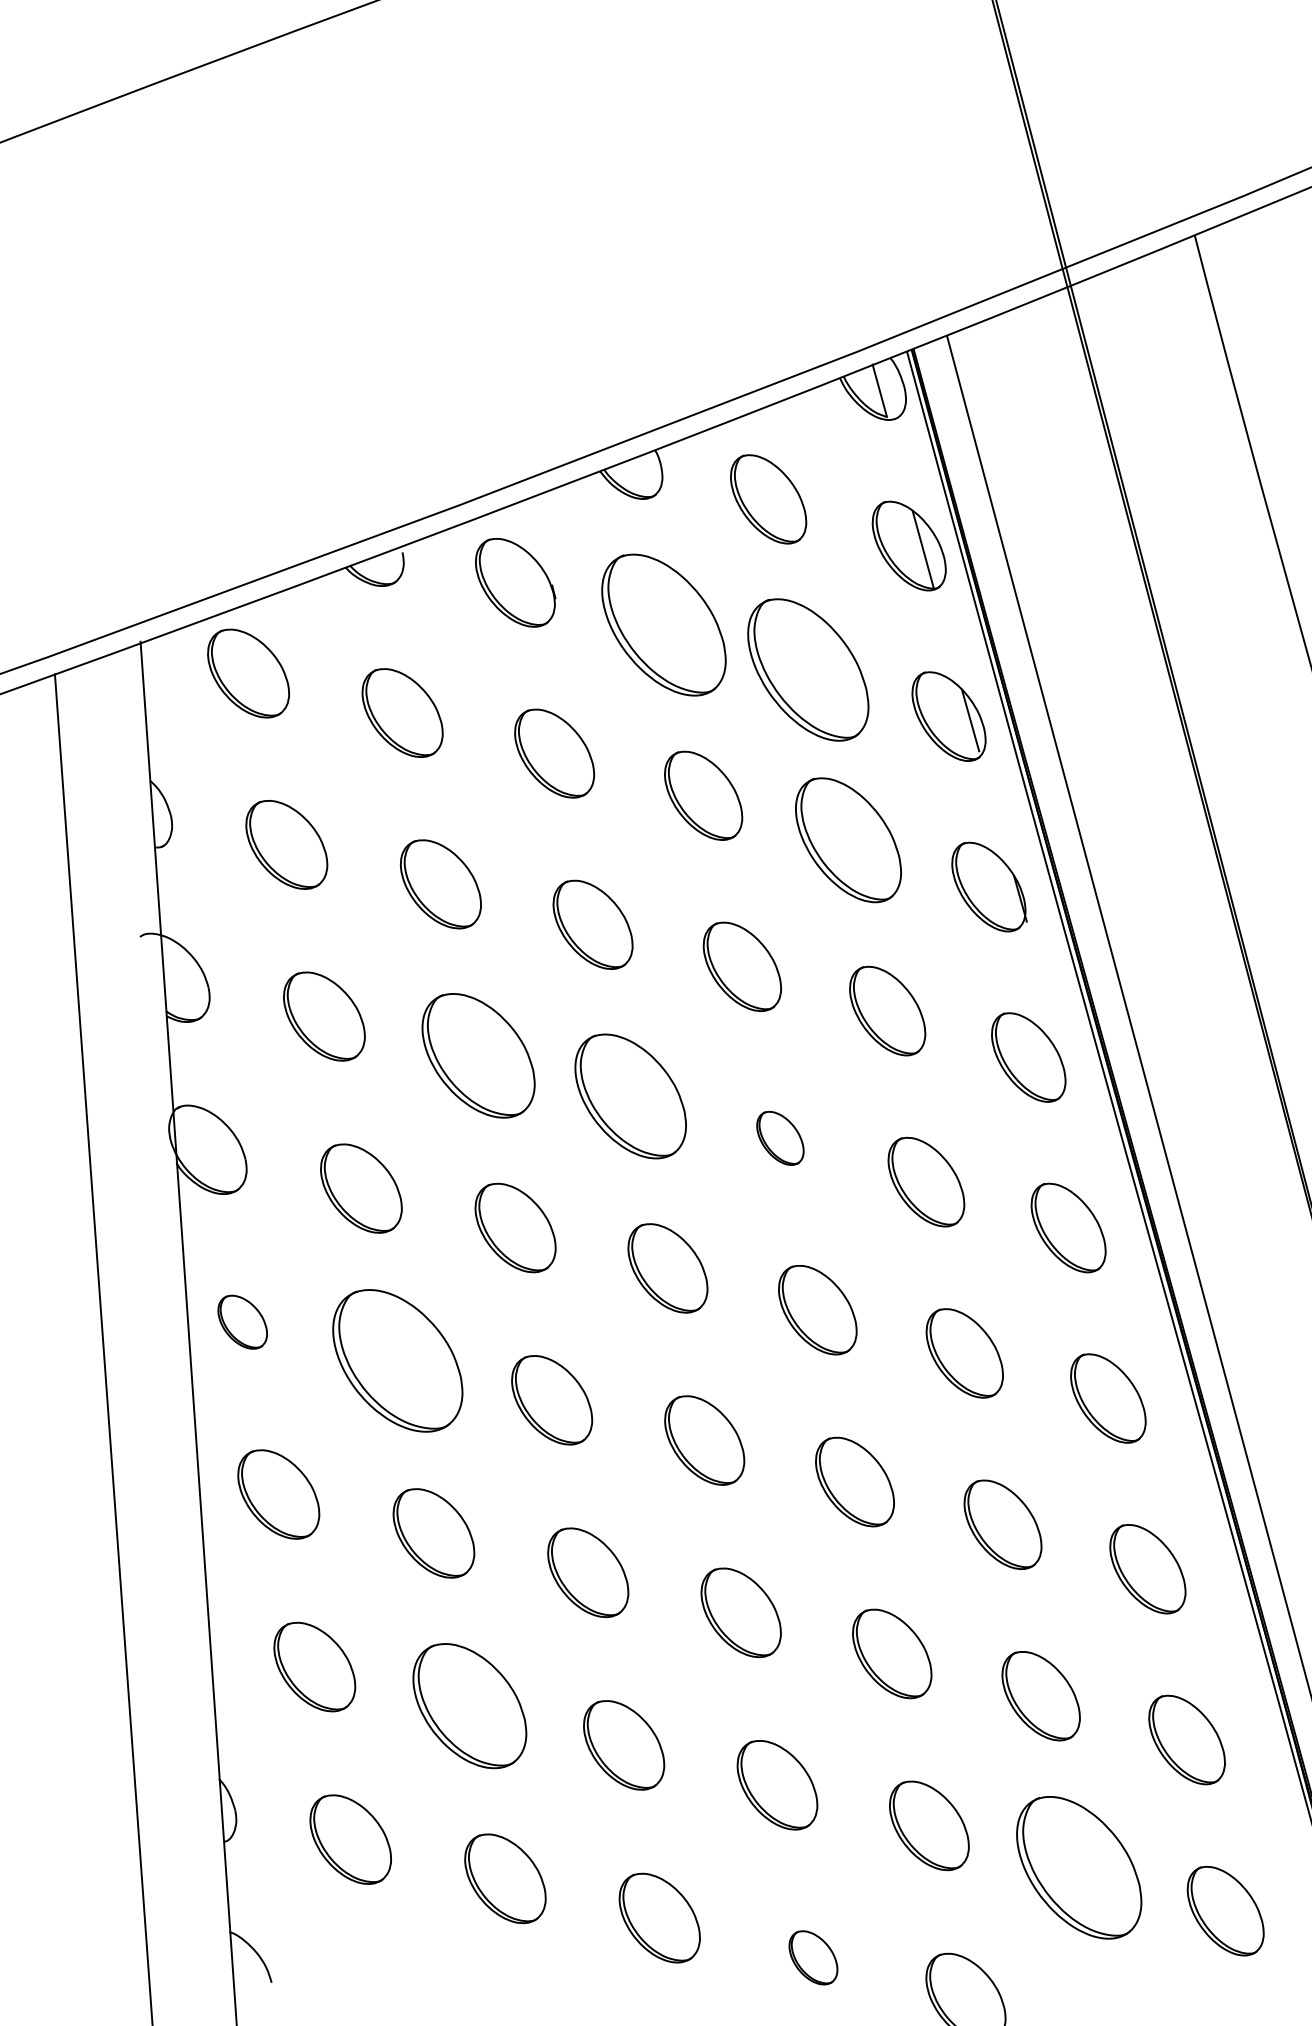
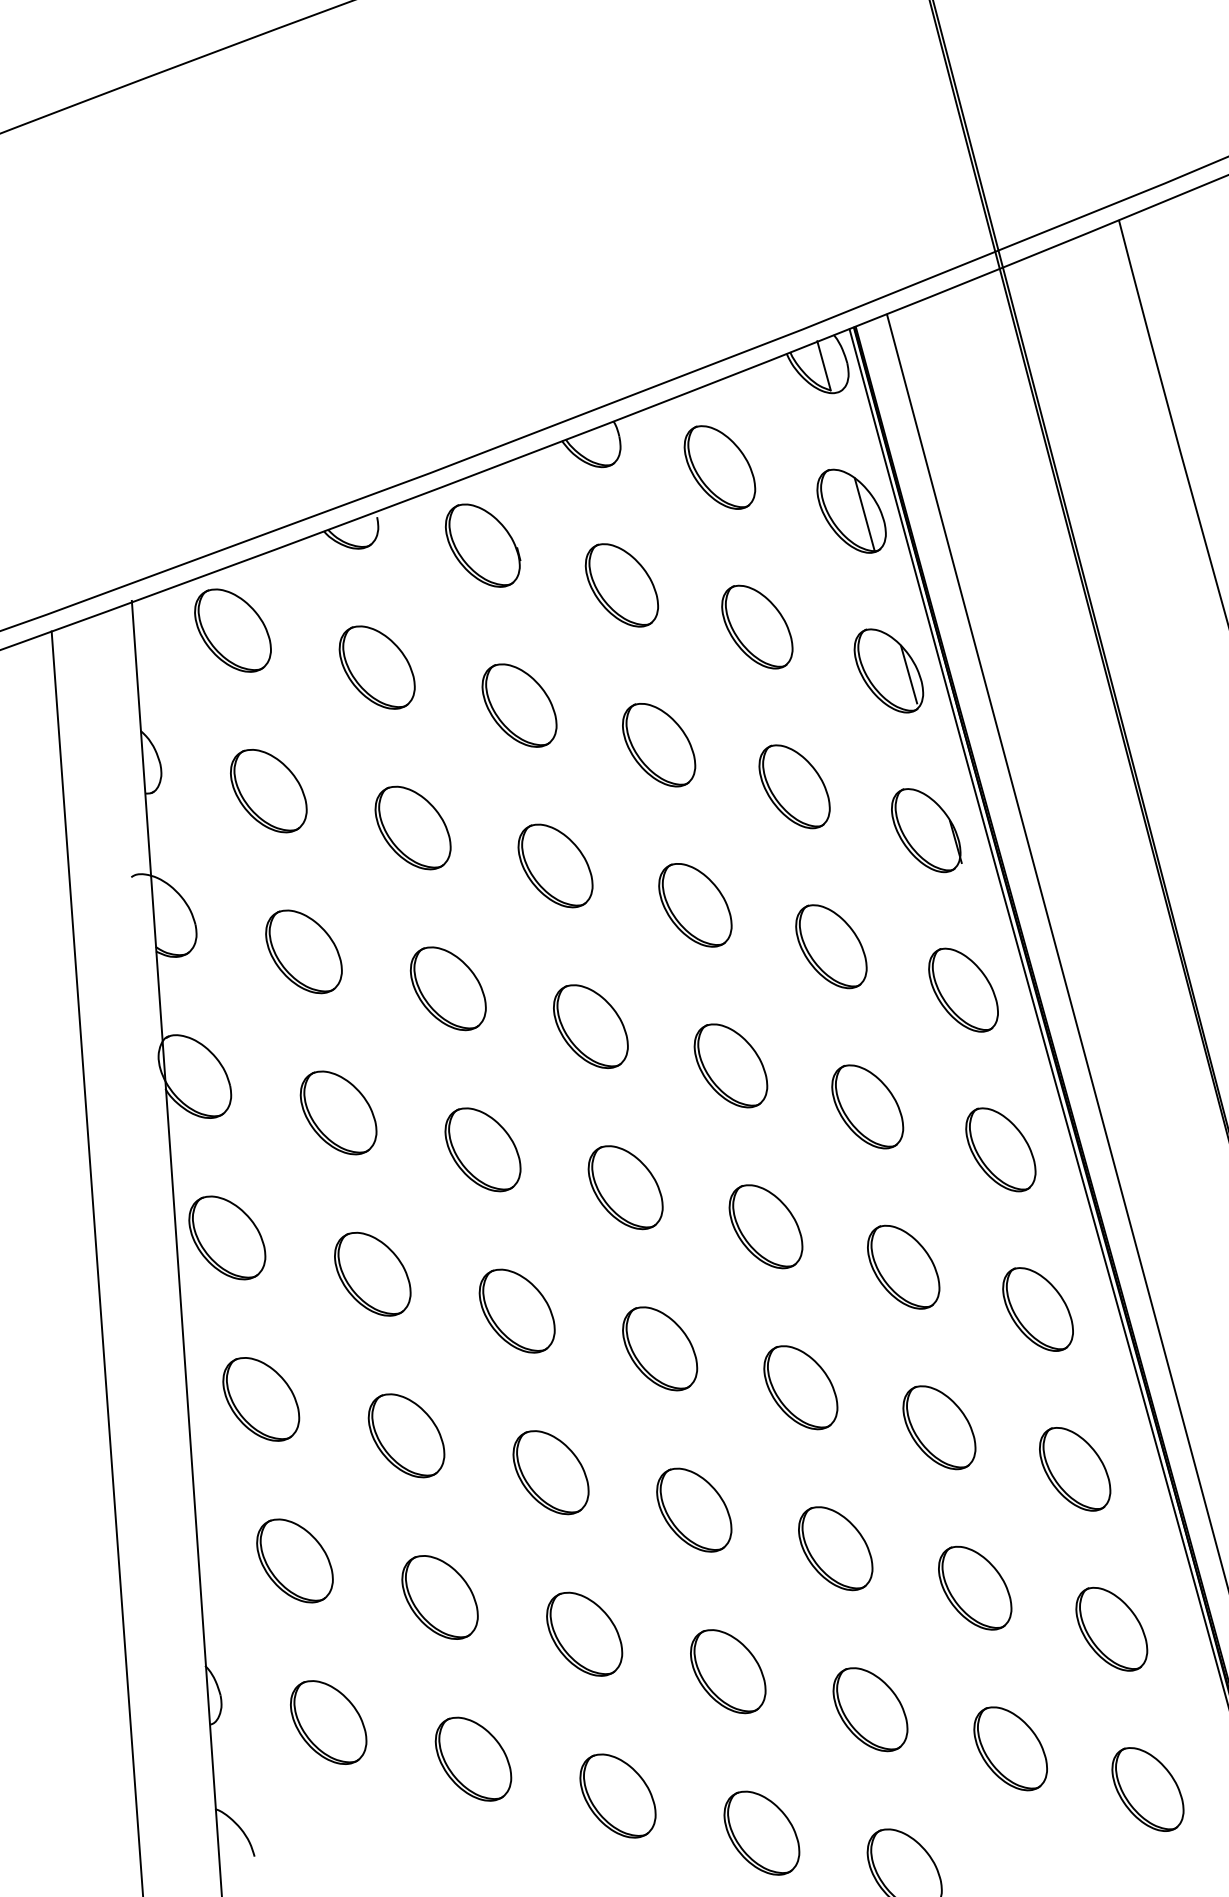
part: (663, 625) -> (621, 585), size x0.62
part: (808, 669) -> (757, 626), size x0.62
part: (847, 840) -> (793, 786), size x0.71
part: (478, 1056) -> (448, 989), size x0.71
part: (630, 1096) -> (590, 1026), size x0.71
part: (780, 1138) -> (731, 1066), size x1.67
part: (242, 1322) -> (227, 1238), size x1.67
part: (397, 1360) -> (372, 1273), size x0.62
part: (469, 1705) -> (439, 1596), size x0.71
part: (1078, 1867) -> (1010, 1748), size x0.62
part: (813, 1957) -> (761, 1832), size x1.67

